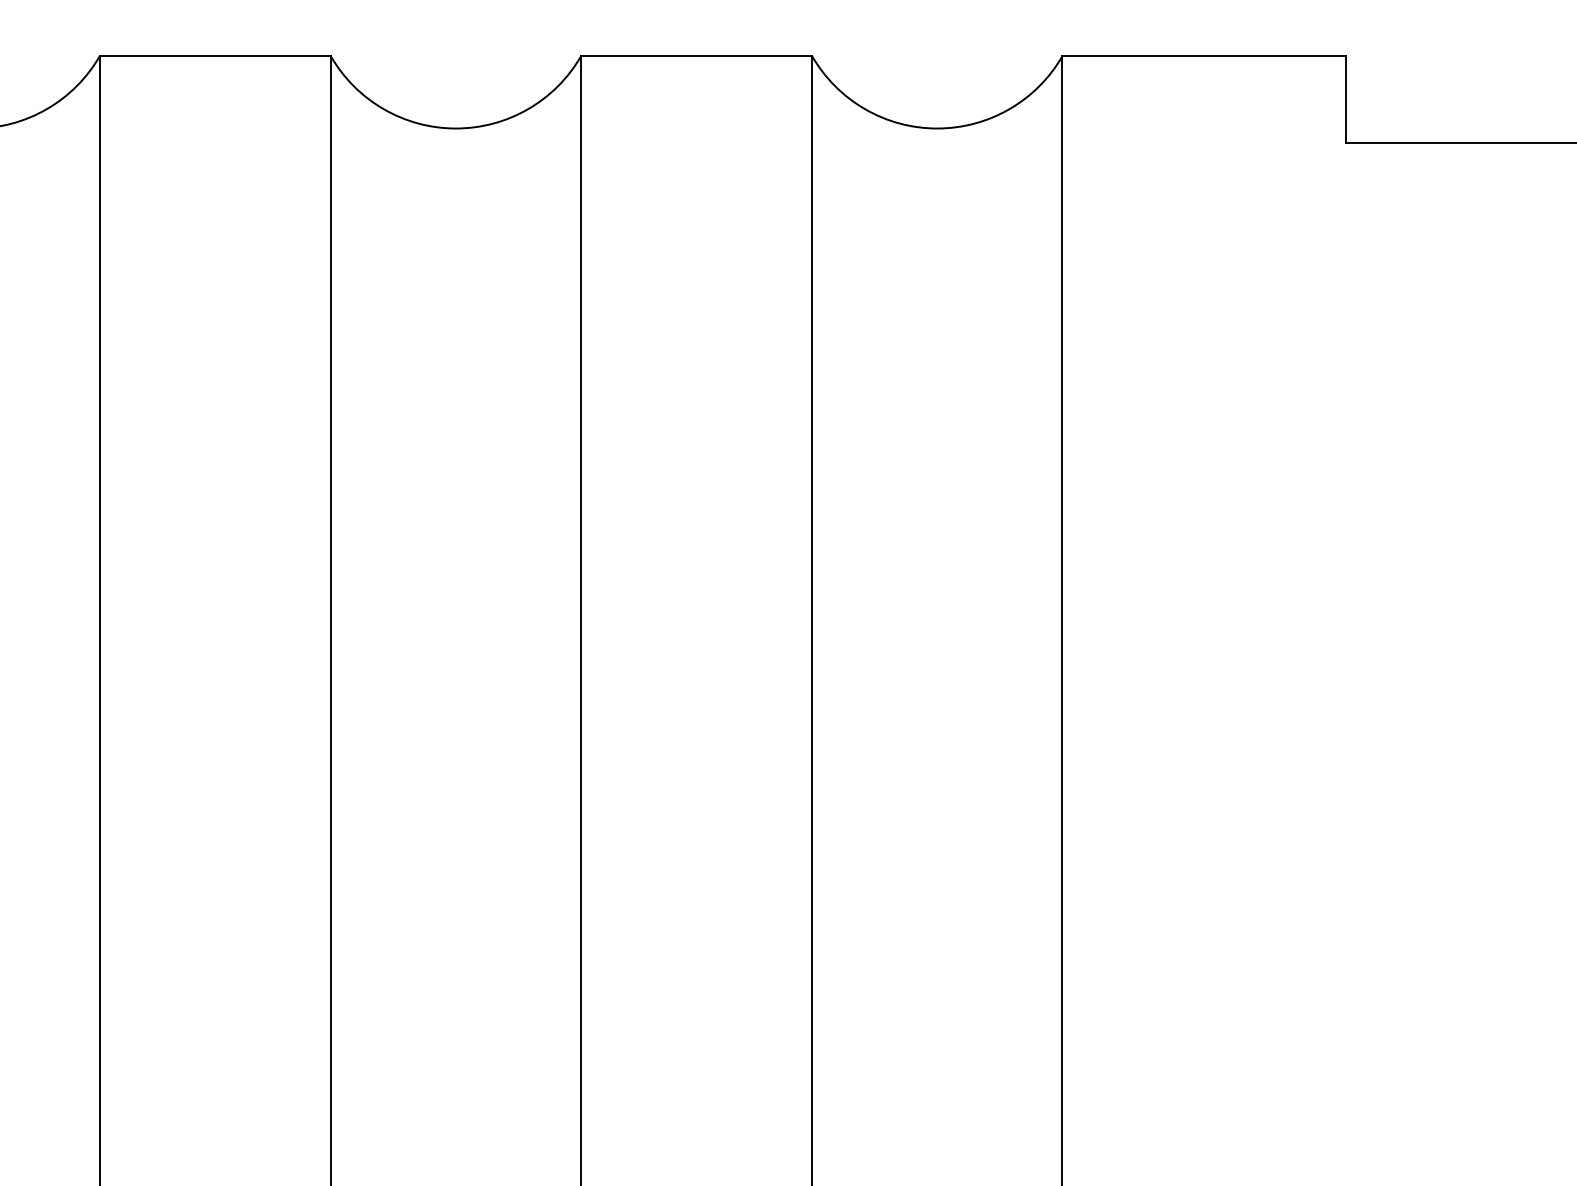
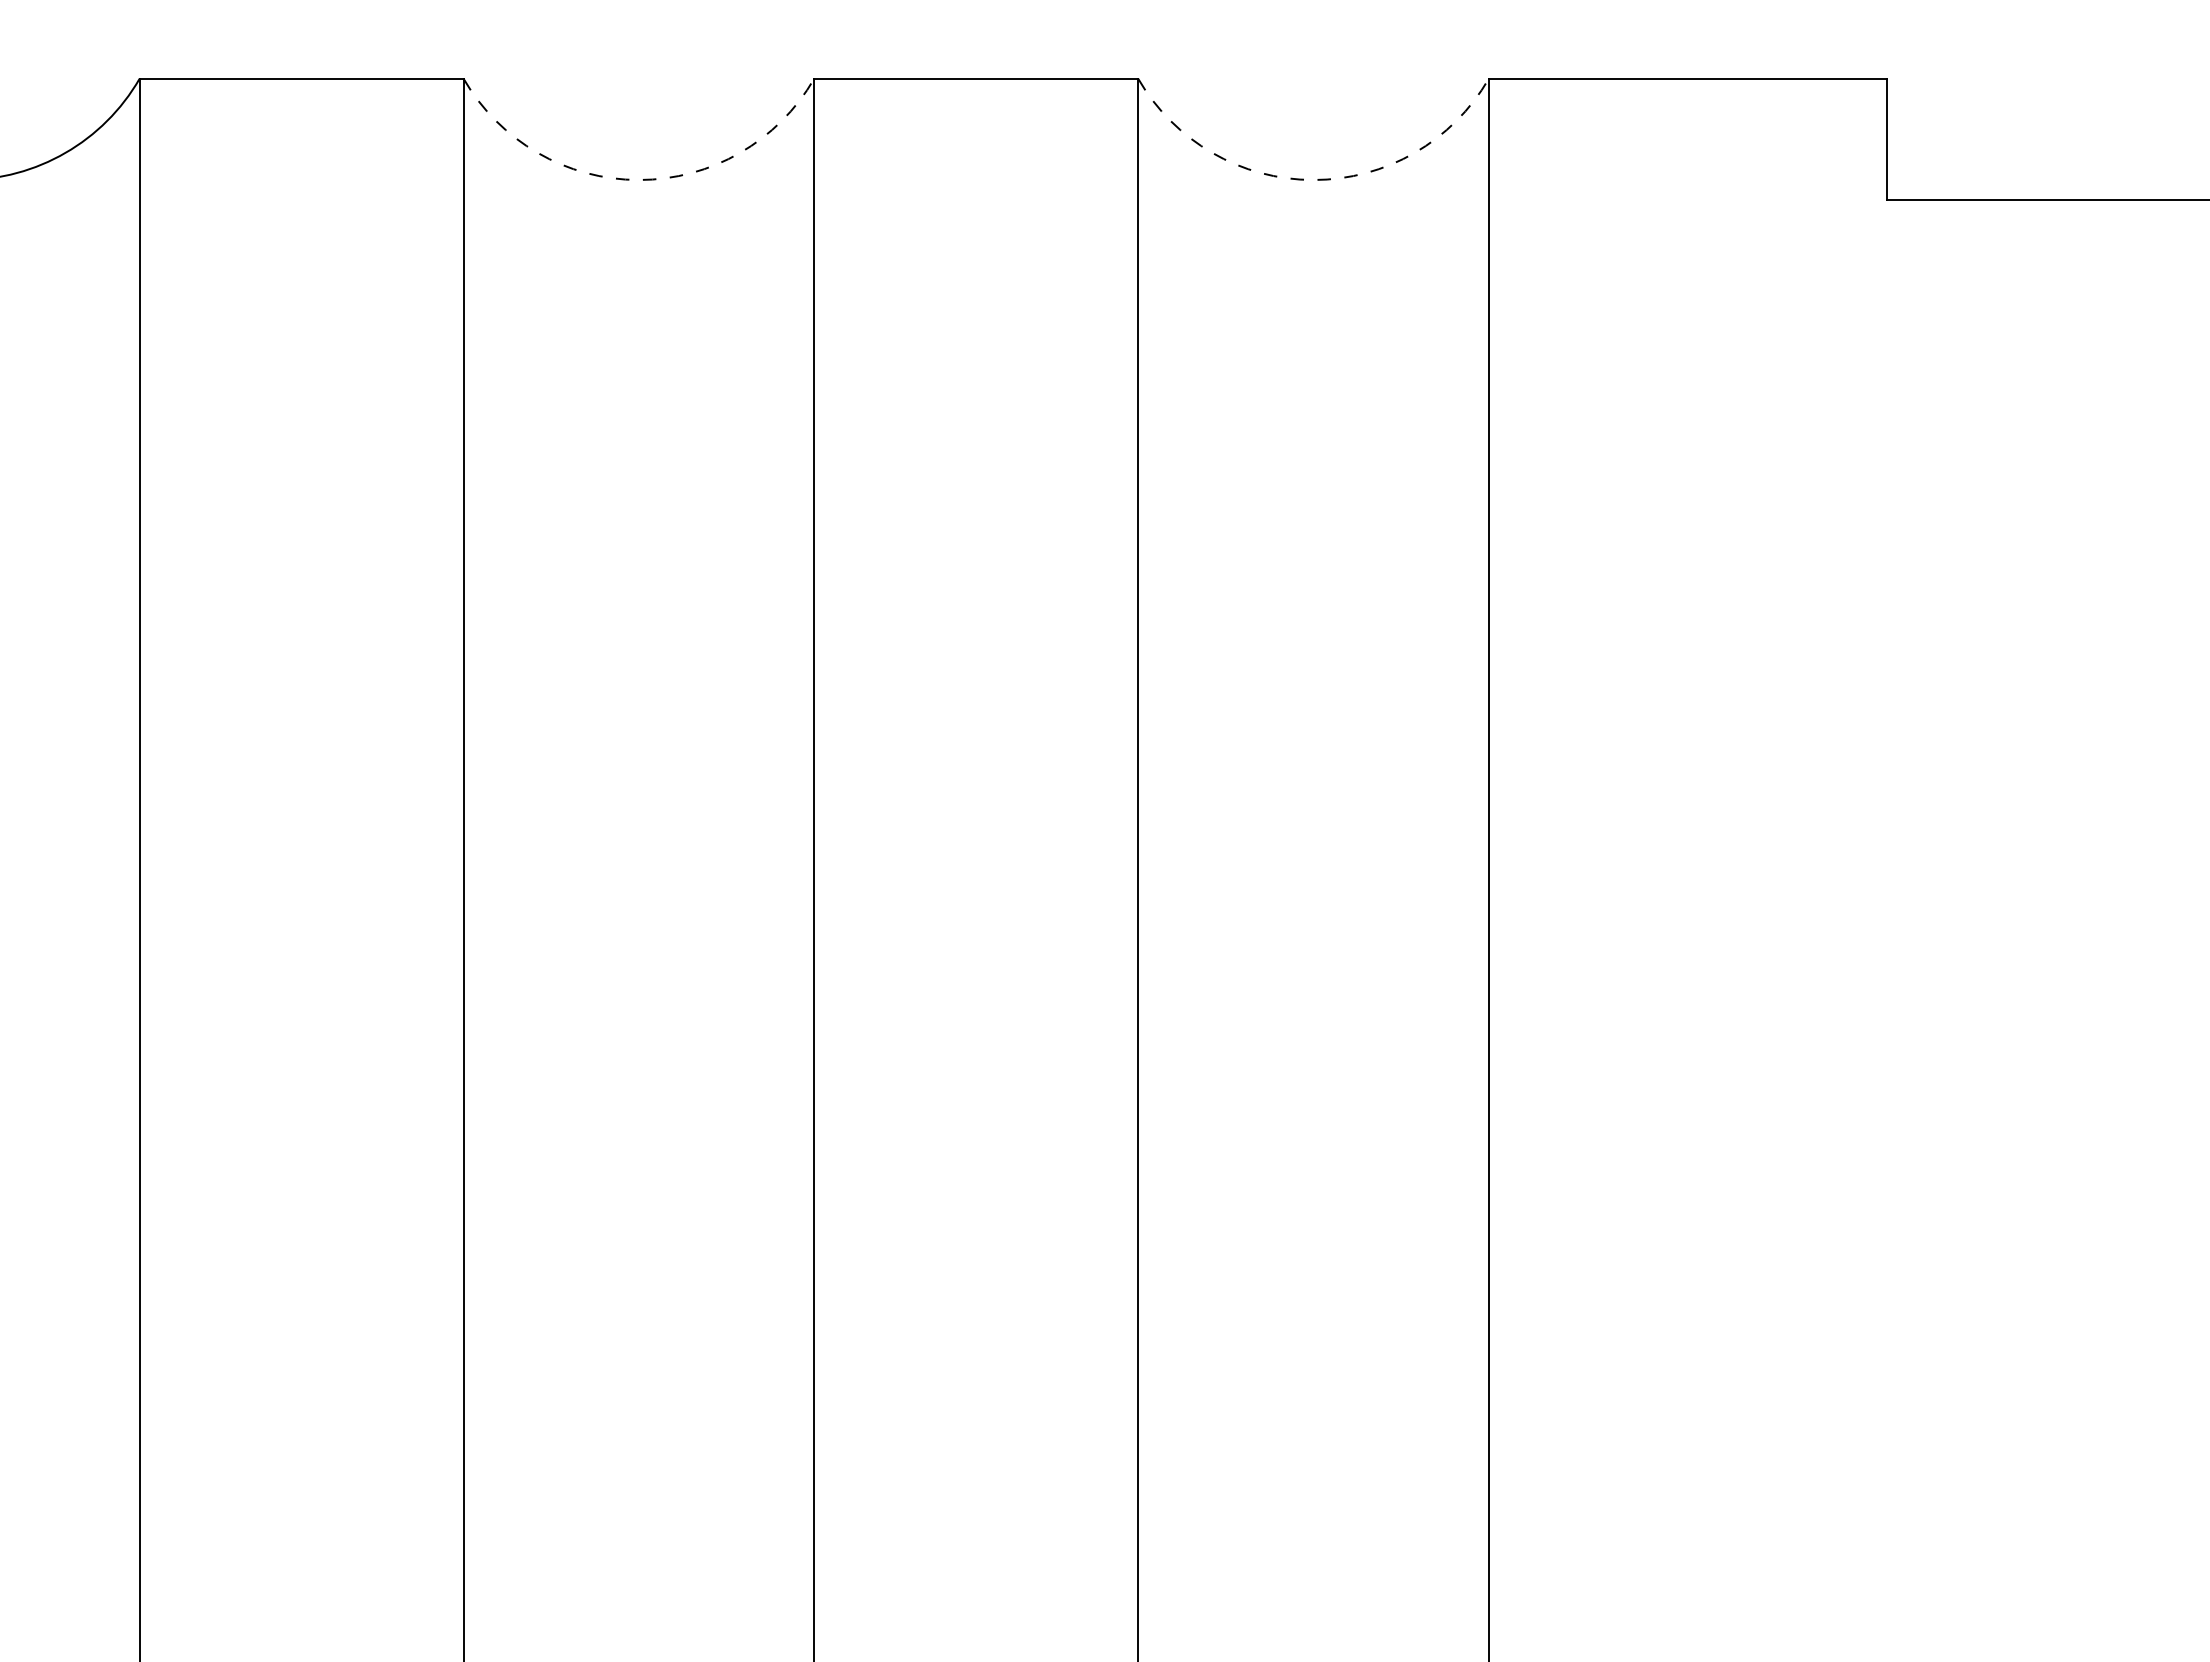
arc: (455, 128) -> (638, 180), solid -> dashed
arc: (937, 128) -> (1313, 180), solid -> dashed

